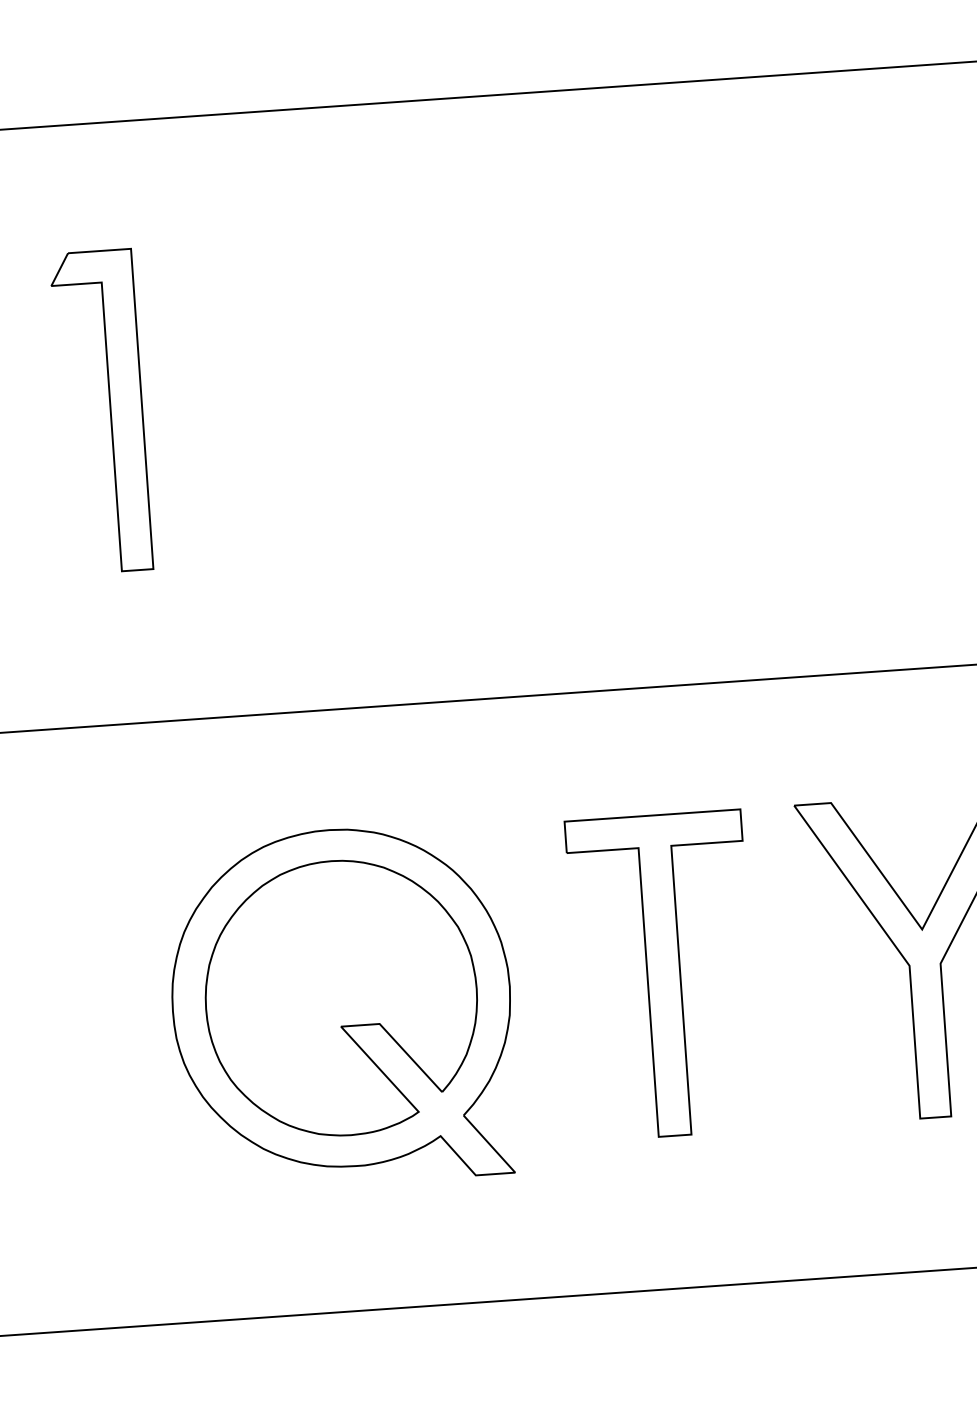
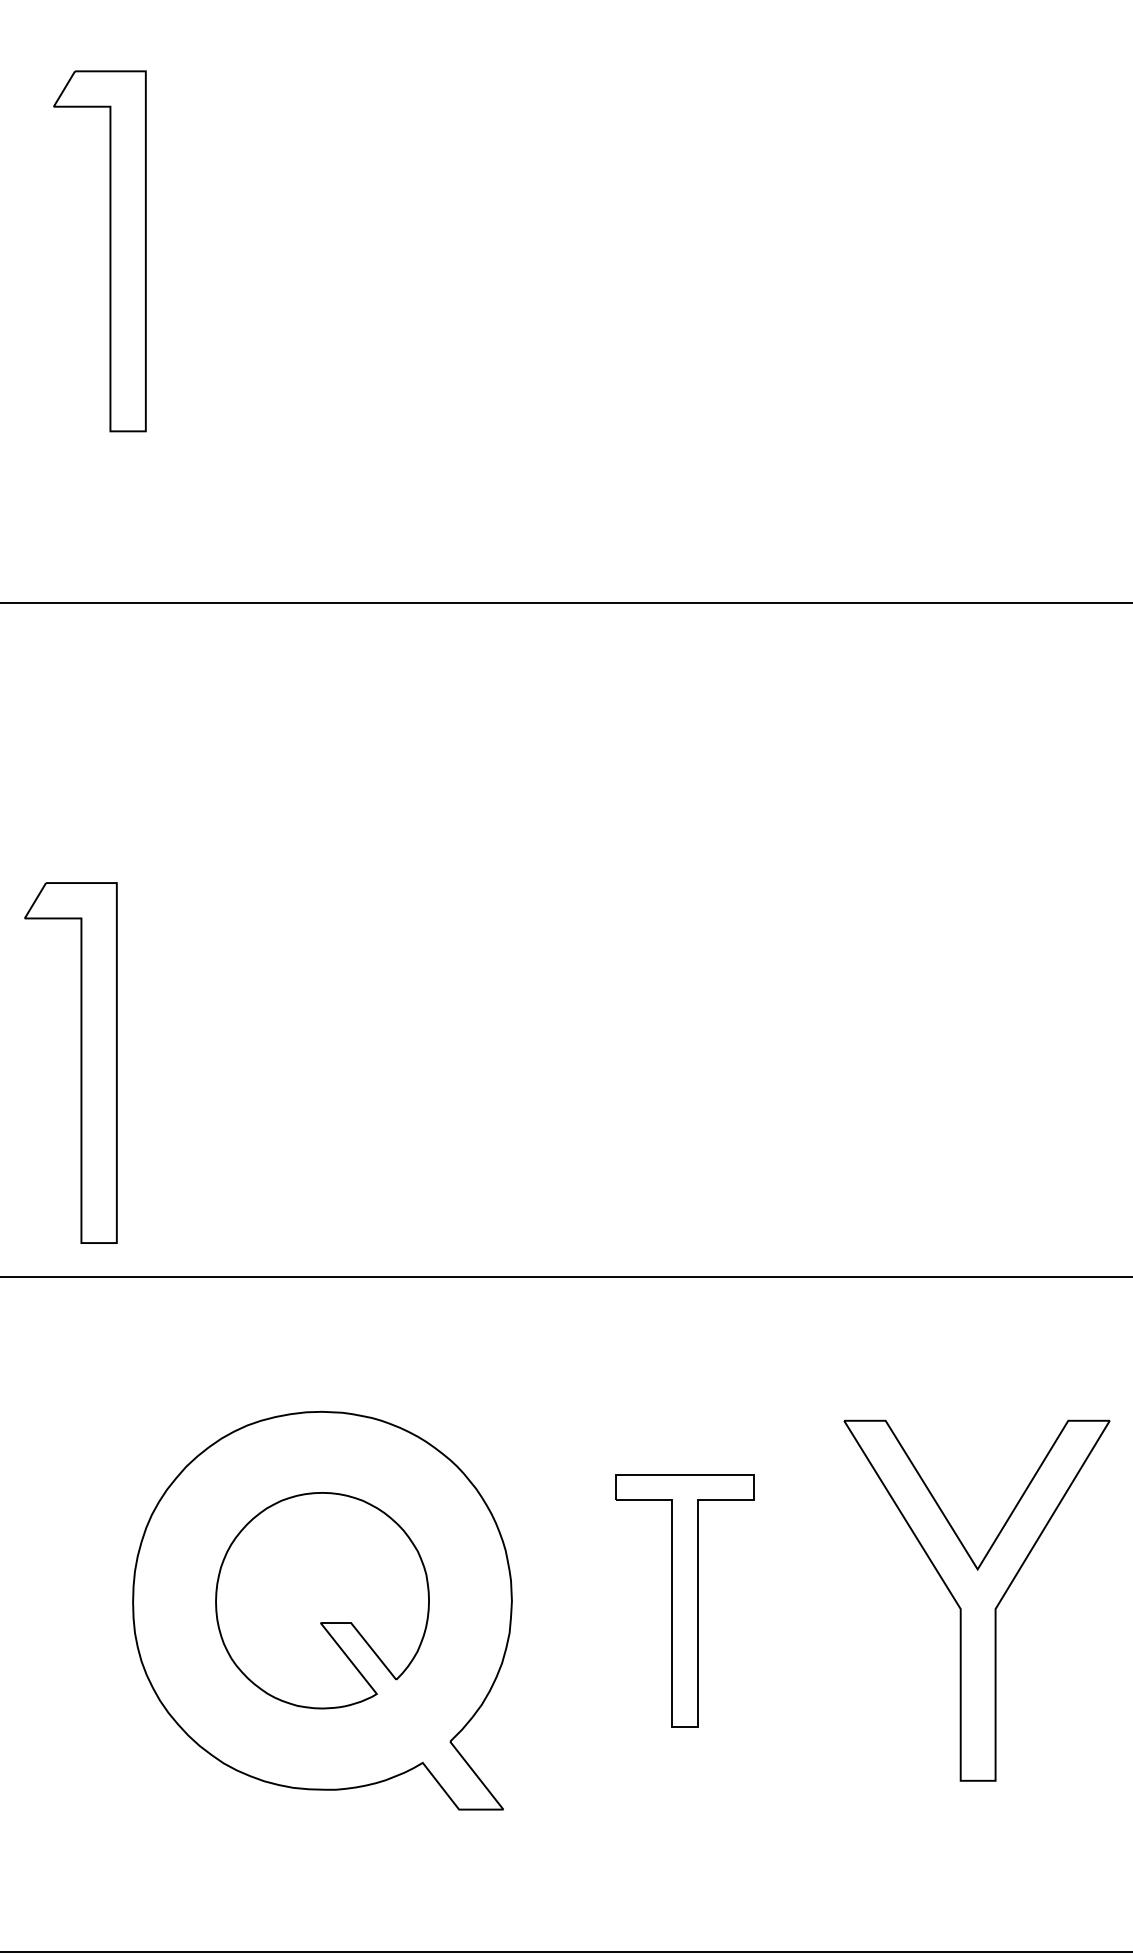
part: (109, 410) -> (80, 1062), moved
part: (663, 975) -> (684, 1600), size x0.7
part: (341, 997) -> (322, 1600), size x0.7

